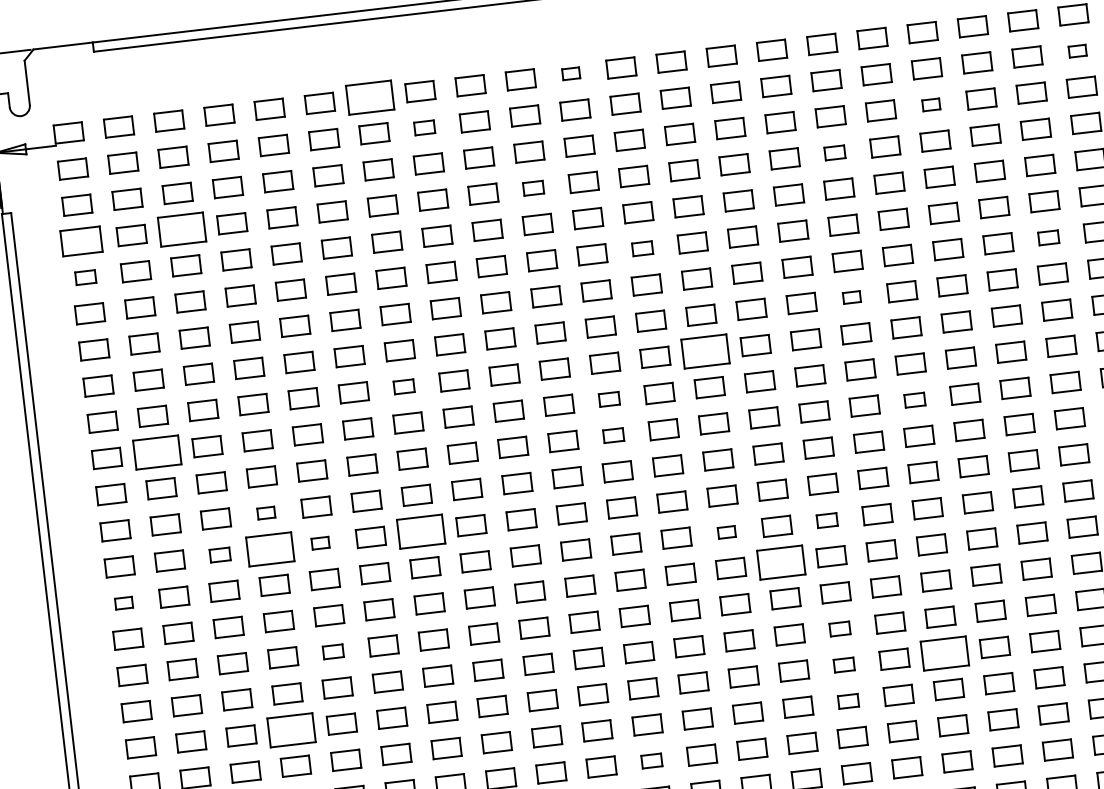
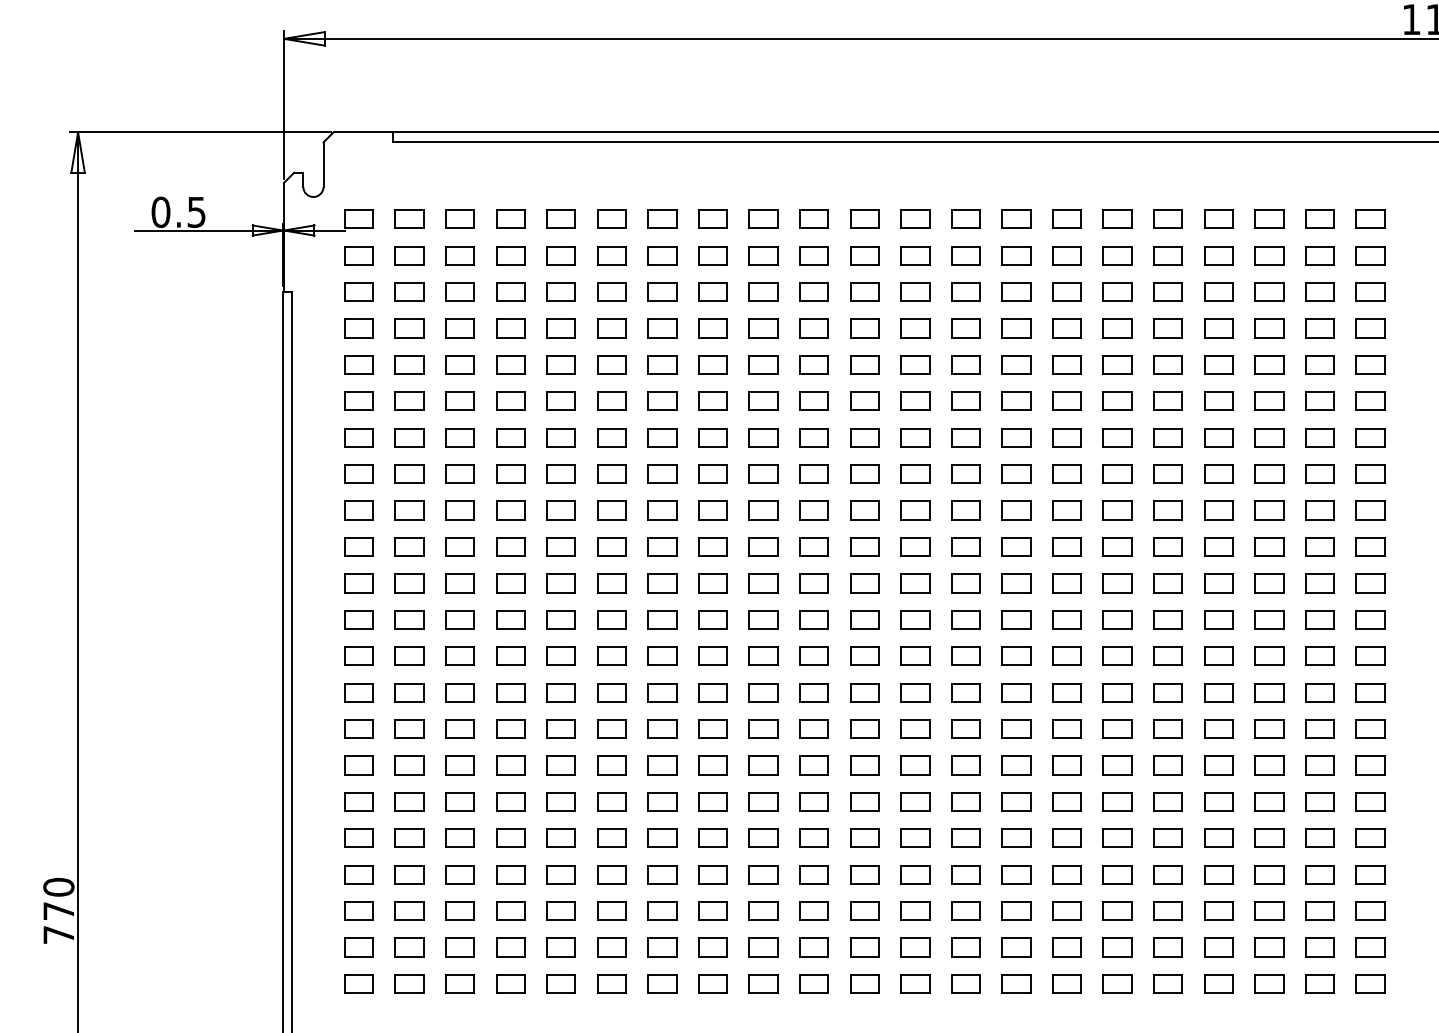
part: (1077, 50) -> (1370, 255), size x1.67
part: (570, 73) -> (864, 218), size x1.67
part: (370, 96) -> (662, 218), size x0.62
part: (930, 104) -> (1218, 291), size x1.67
part: (424, 127) -> (712, 255), size x1.43
part: (834, 152) -> (1117, 328), size x1.43
part: (532, 188) -> (813, 328), size x1.43
part: (181, 229) -> (459, 328), size x0.62
part: (1048, 237) -> (1319, 437), size x1.43
part: (81, 241) -> (358, 328), size x0.71
part: (642, 248) -> (915, 400), size x1.43
part: (85, 277) -> (358, 364), size x1.43
part: (851, 296) -> (1117, 473), size x1.67
part: (705, 351) -> (965, 510), size x0.62
part: (404, 386) -> (662, 510), size x1.43
part: (609, 398) -> (864, 546), size x1.43
part: (914, 400) -> (1167, 583), size x1.43
part: (613, 435) -> (864, 583), size x1.43
part: (157, 452) -> (409, 546), size x0.62
part: (265, 512) -> (510, 619), size x1.67
part: (826, 520) -> (1066, 692), size x1.43
part: (421, 530) -> (662, 655), size x0.62
part: (726, 532) -> (965, 692), size x1.67
part: (319, 542) -> (560, 655), size x1.67
part: (270, 548) -> (510, 655), size x0.62
part: (219, 554) -> (459, 655), size x1.43
part: (781, 561) -> (1016, 728), size x0.62
part: (123, 603) -> (358, 692), size x1.67
part: (839, 628) -> (1066, 801), size x1.43
part: (332, 651) -> (560, 765), size x1.43
part: (943, 652) -> (1167, 837), size x0.62
part: (843, 664) -> (1066, 837), size x1.43
part: (847, 701) -> (1066, 874), size x1.43
part: (291, 729) -> (510, 837), size x0.62
part: (651, 760) -> (864, 910), size x1.43

